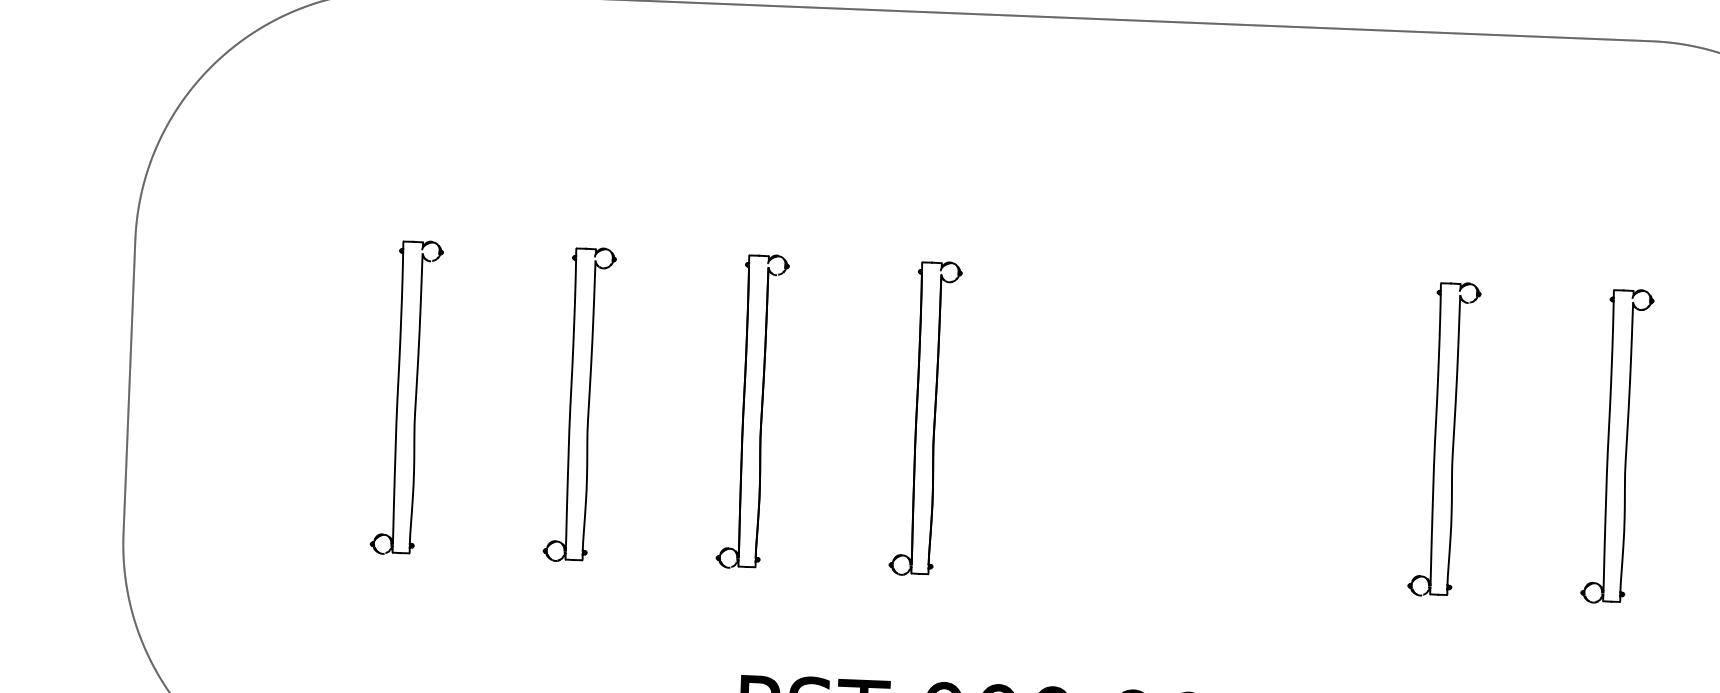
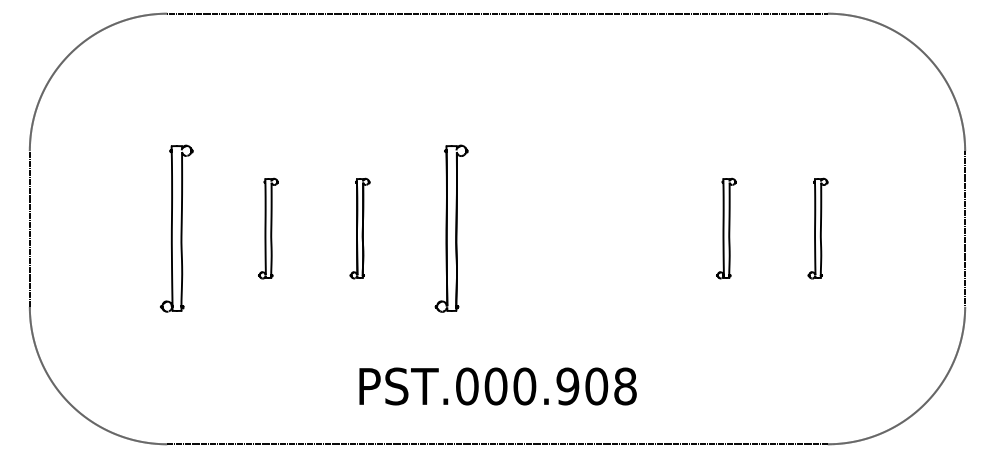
part: (579, 404) -> (268, 228), size x0.6
part: (751, 411) -> (359, 228), size x0.6
part: (1444, 439) -> (726, 228), size x0.6
part: (1616, 445) -> (817, 228), size x0.6

